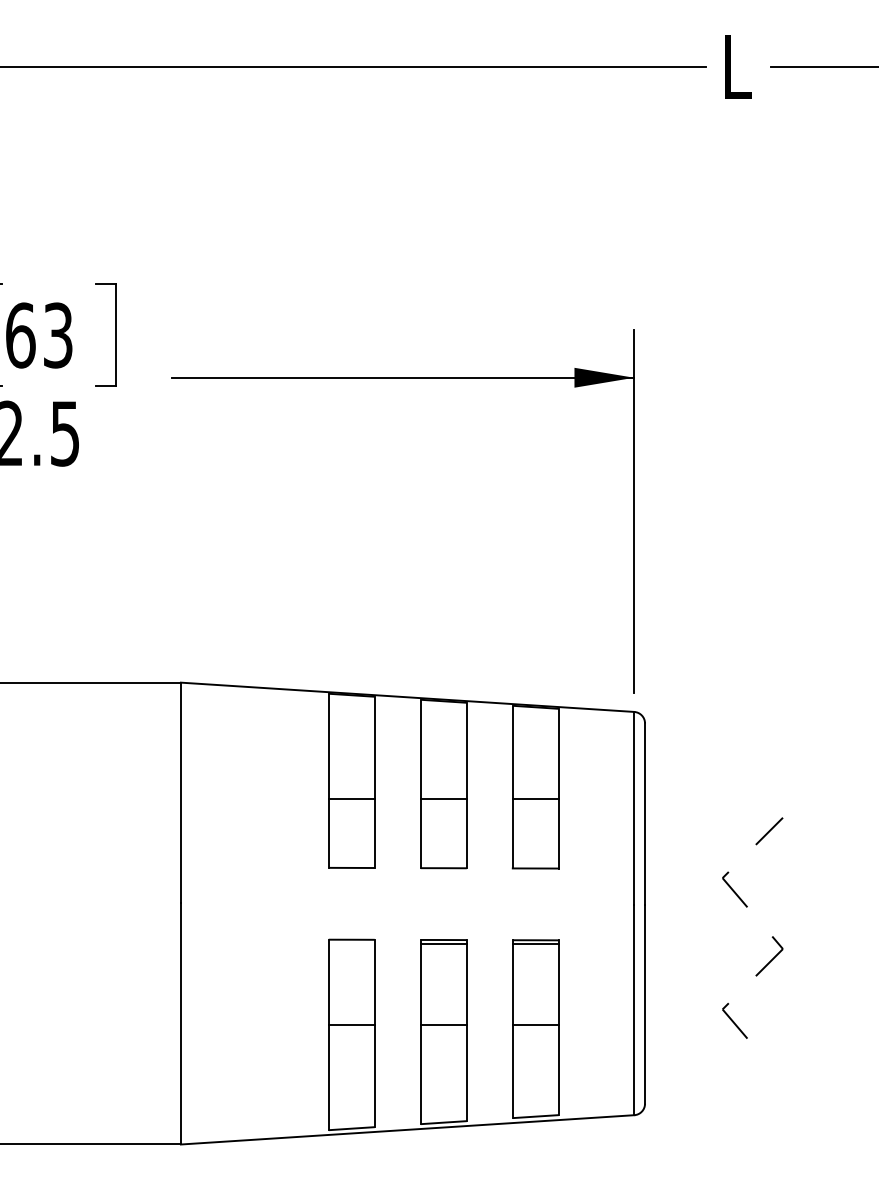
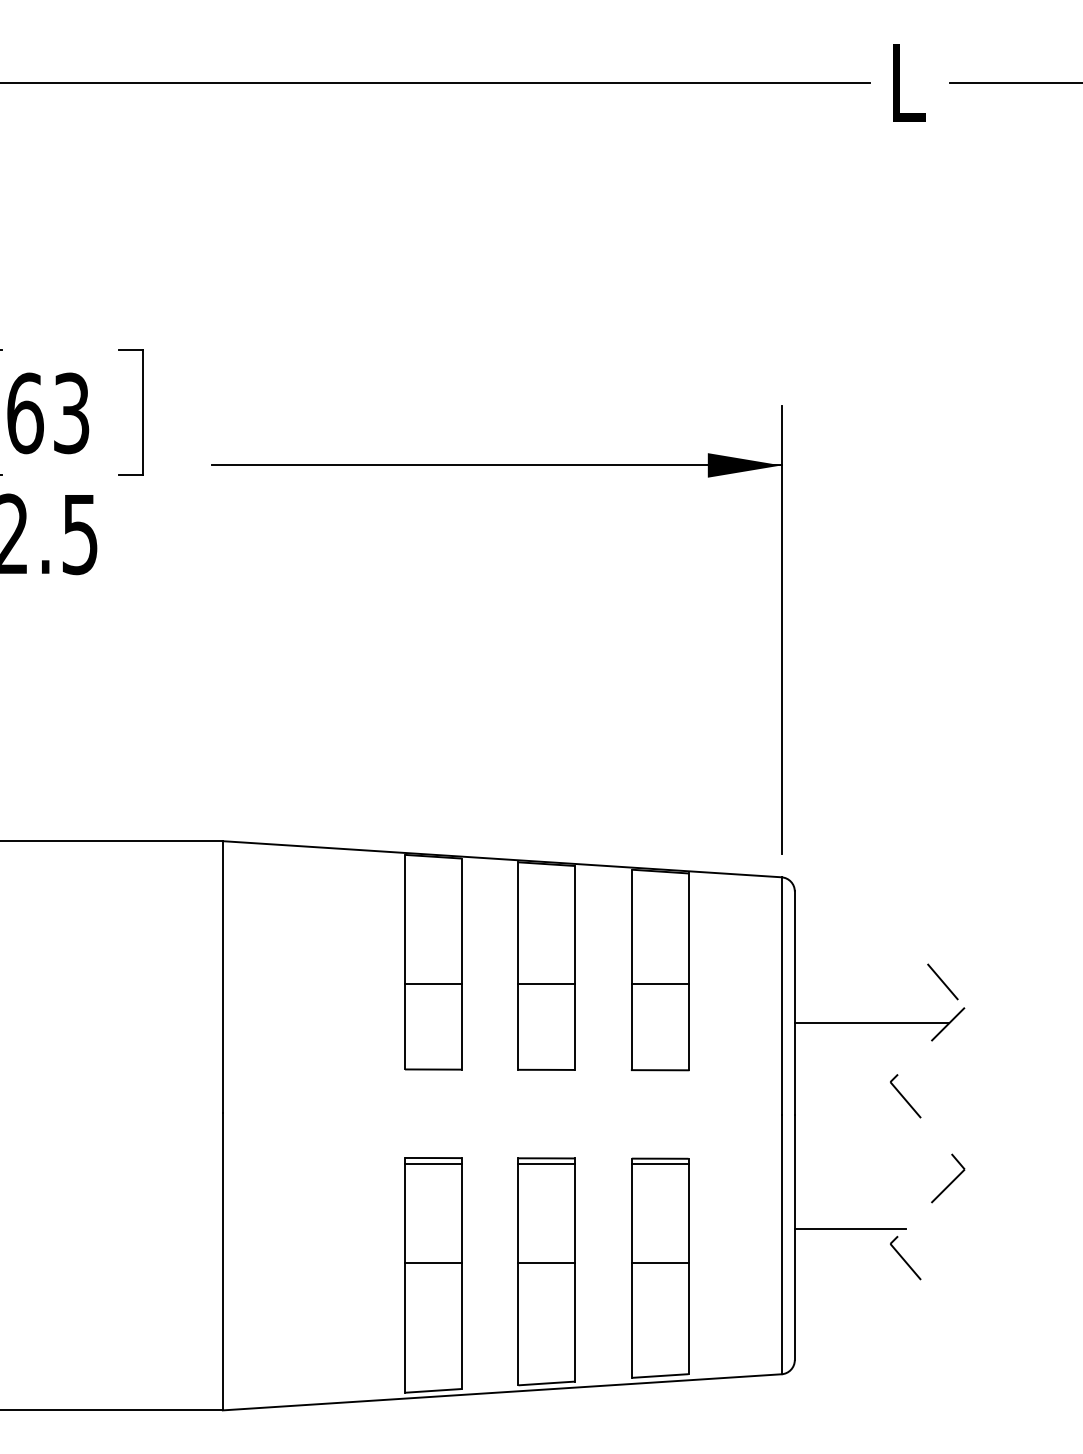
line: (764, 796) -> (942, 981), added
line: (707, 830) -> (871, 1023), added
line: (351, 944) -> (433, 1163), added
line: (689, 996) -> (849, 1228), added

